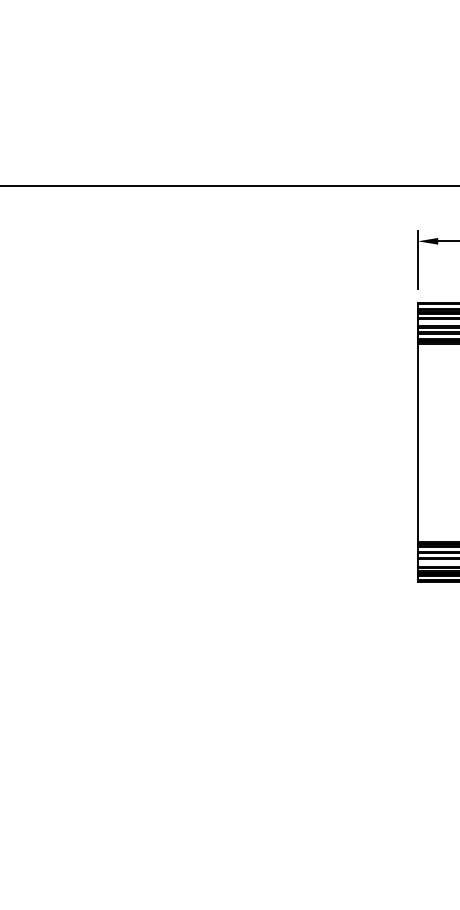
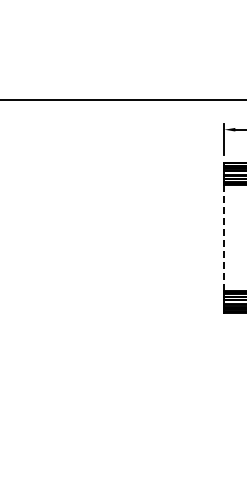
line: (418, 443) -> (224, 238), solid -> dashed

